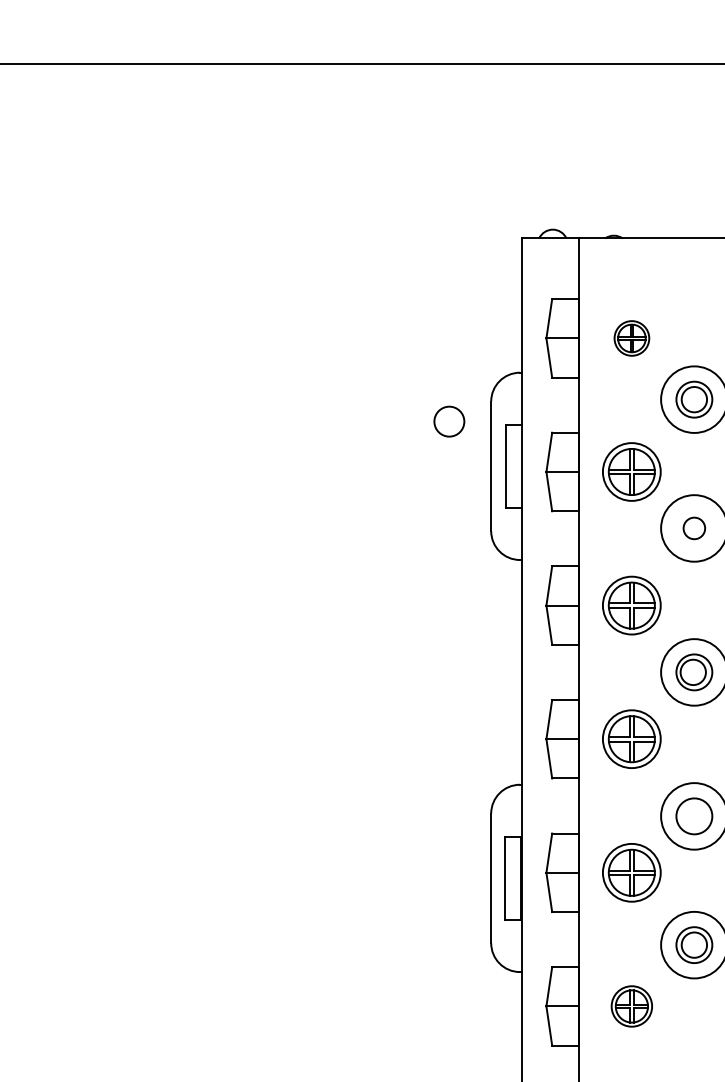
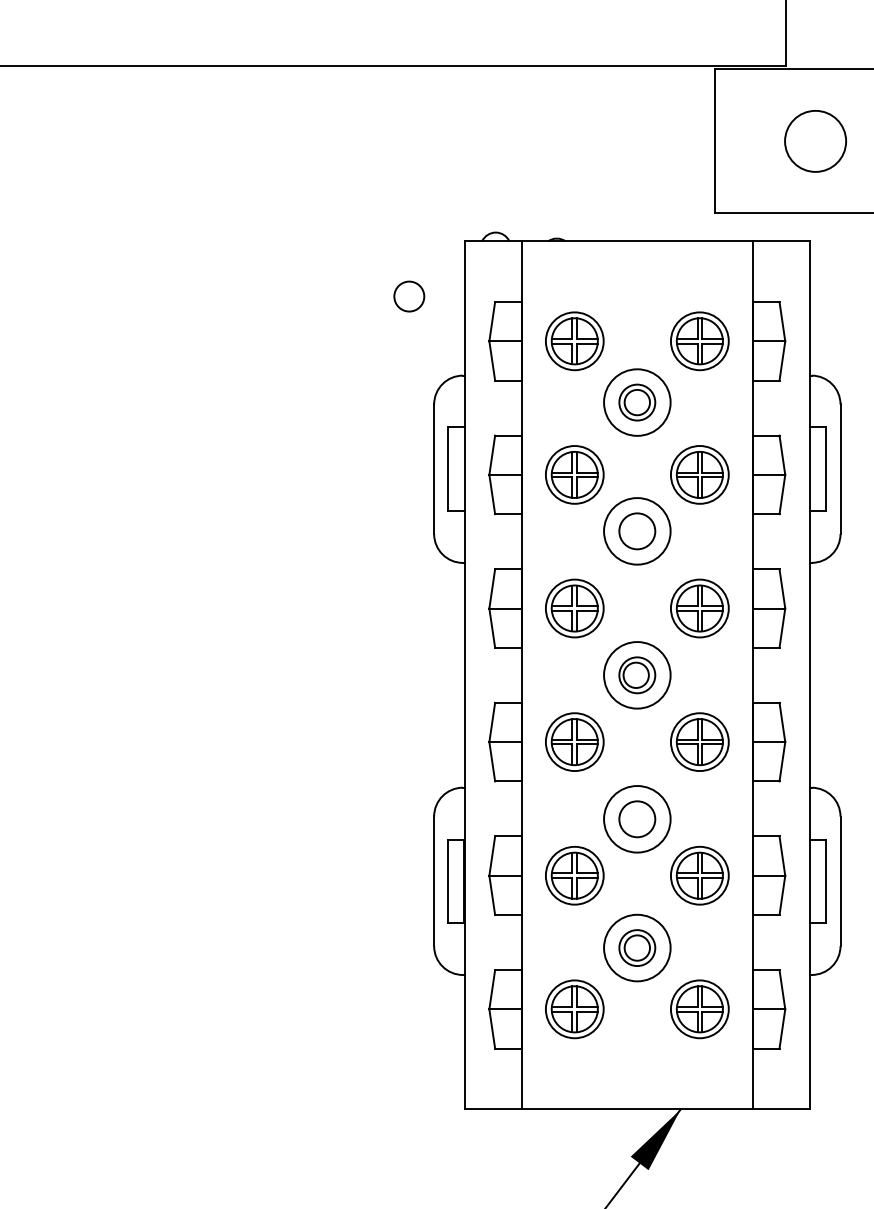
part: (631, 338) -> (574, 341), size x1.67
circle: (449, 421) -> (409, 296), moved
circle: (694, 528) -> (637, 531), size x1.67
part: (631, 1006) -> (574, 1009), size x1.43

